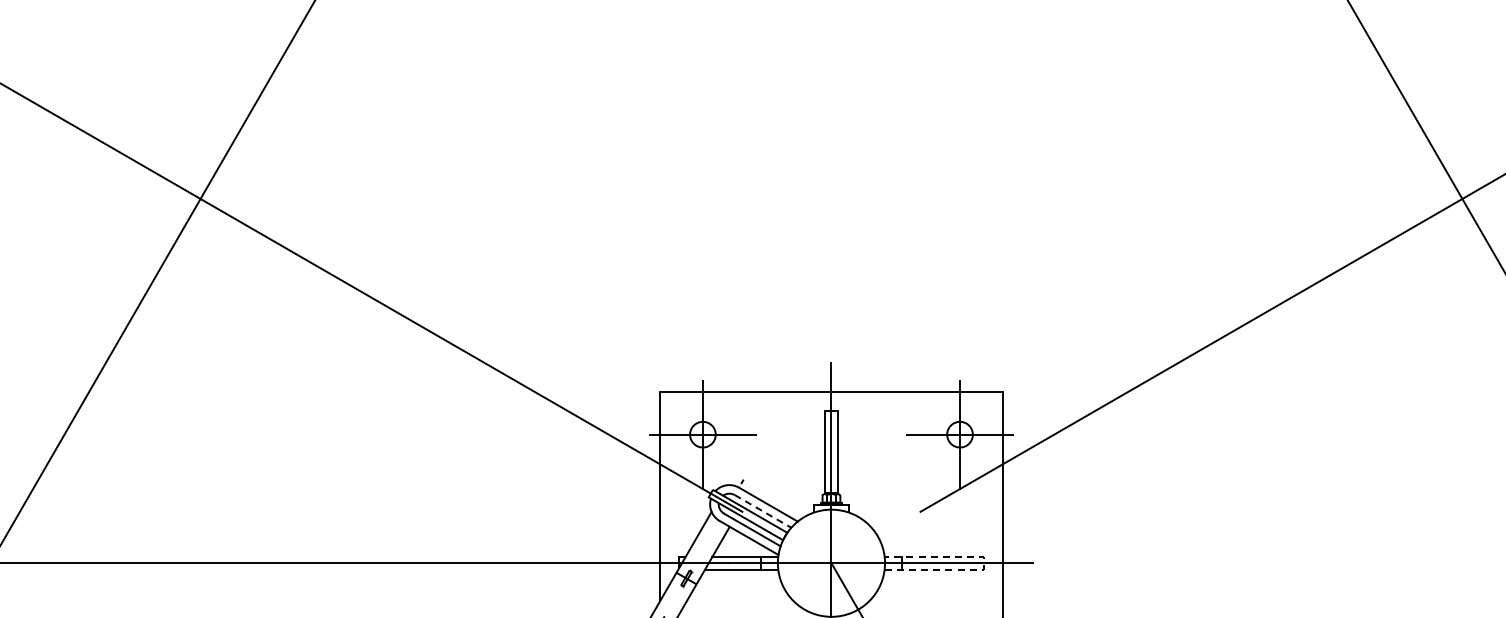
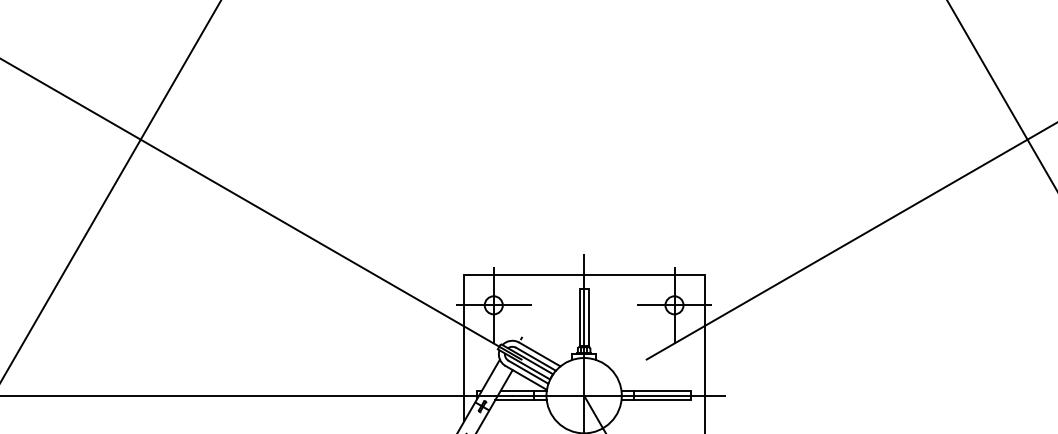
line: (763, 511) -> (536, 359), dashed -> solid
line: (983, 562) -> (690, 395), dashed -> solid

